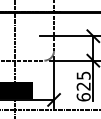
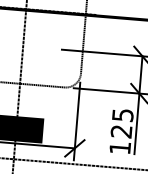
text: (83, 97) -> (119, 148), 625 -> 125

